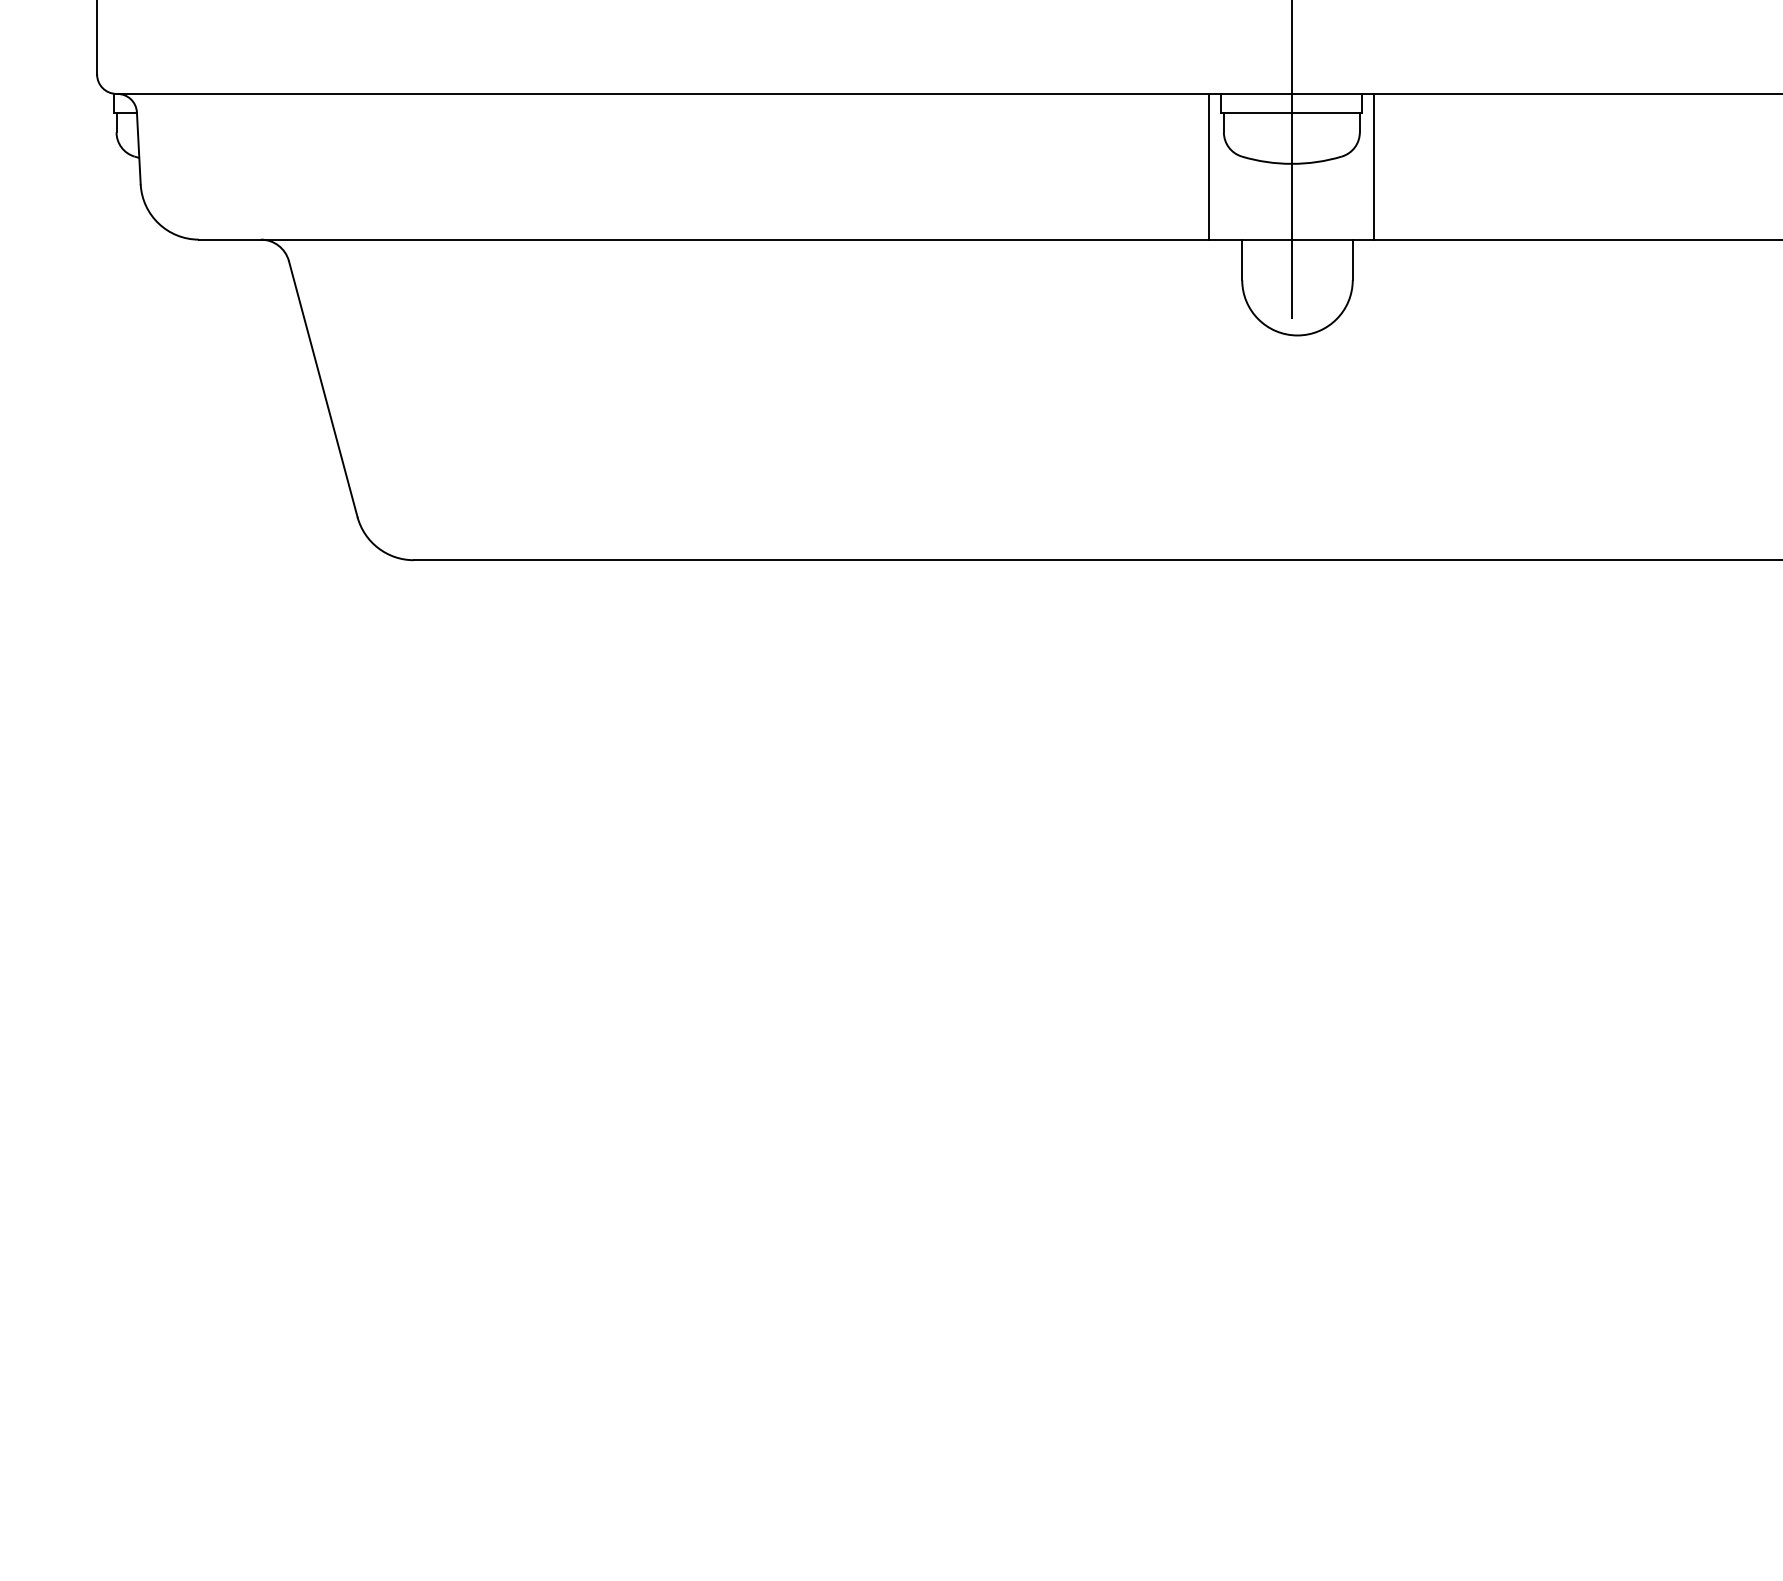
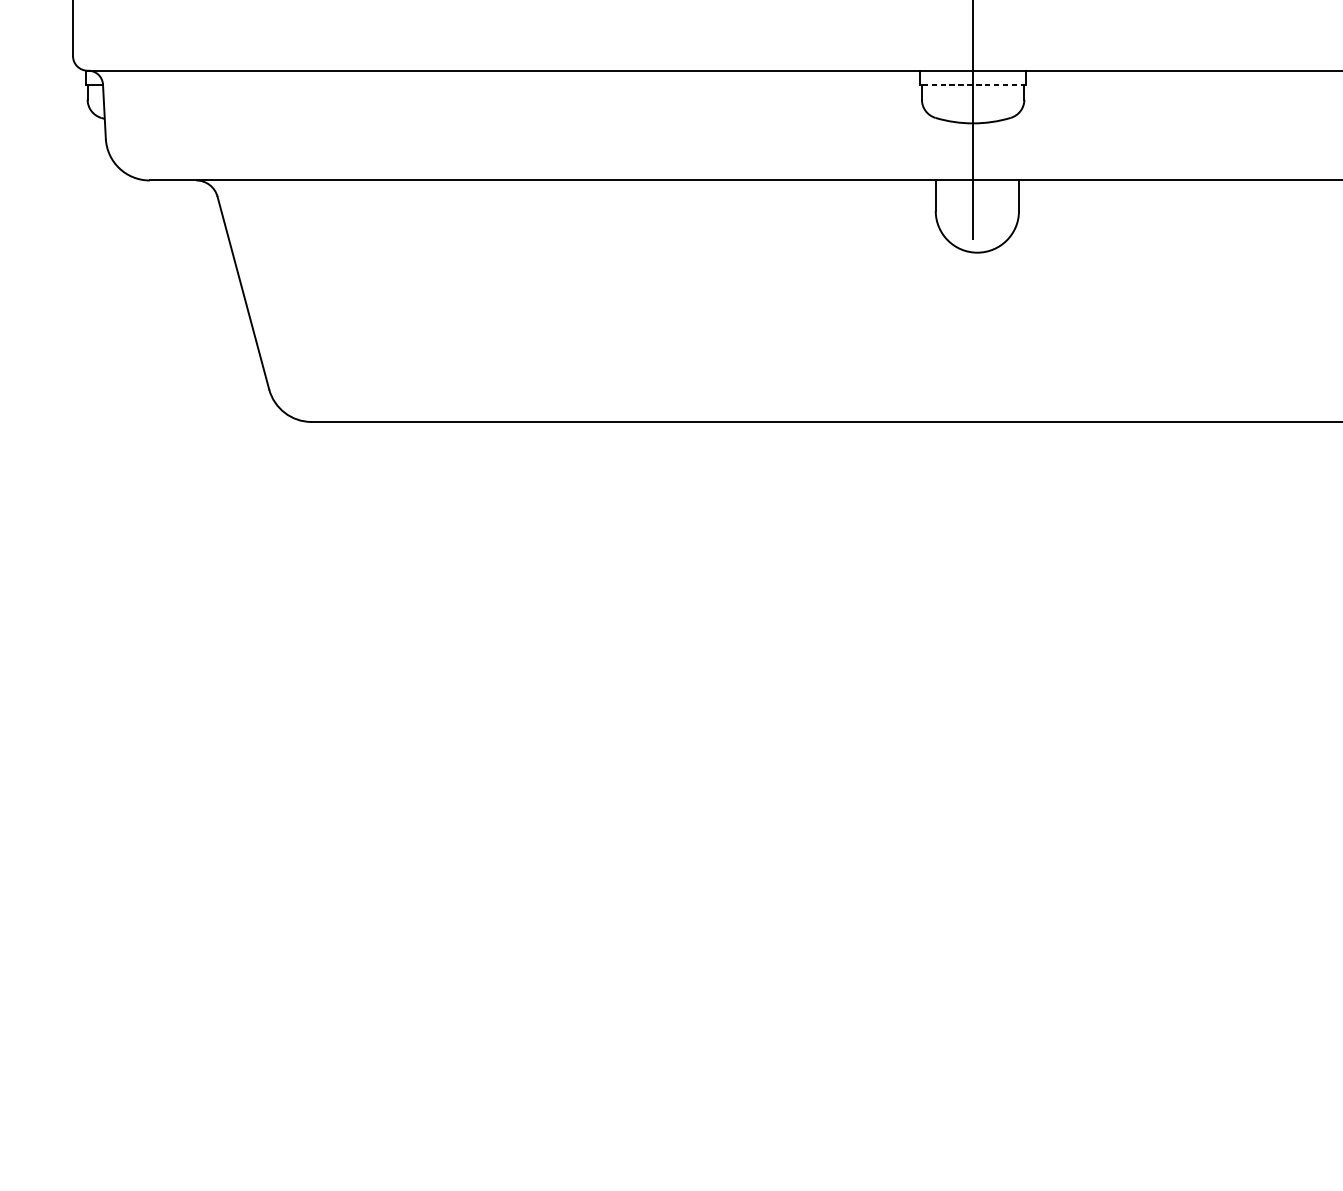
line: (1291, 113) -> (972, 85), solid -> dashed
line: (1209, 166) -> (911, 125), removed
line: (1374, 166) -> (1035, 125), removed

